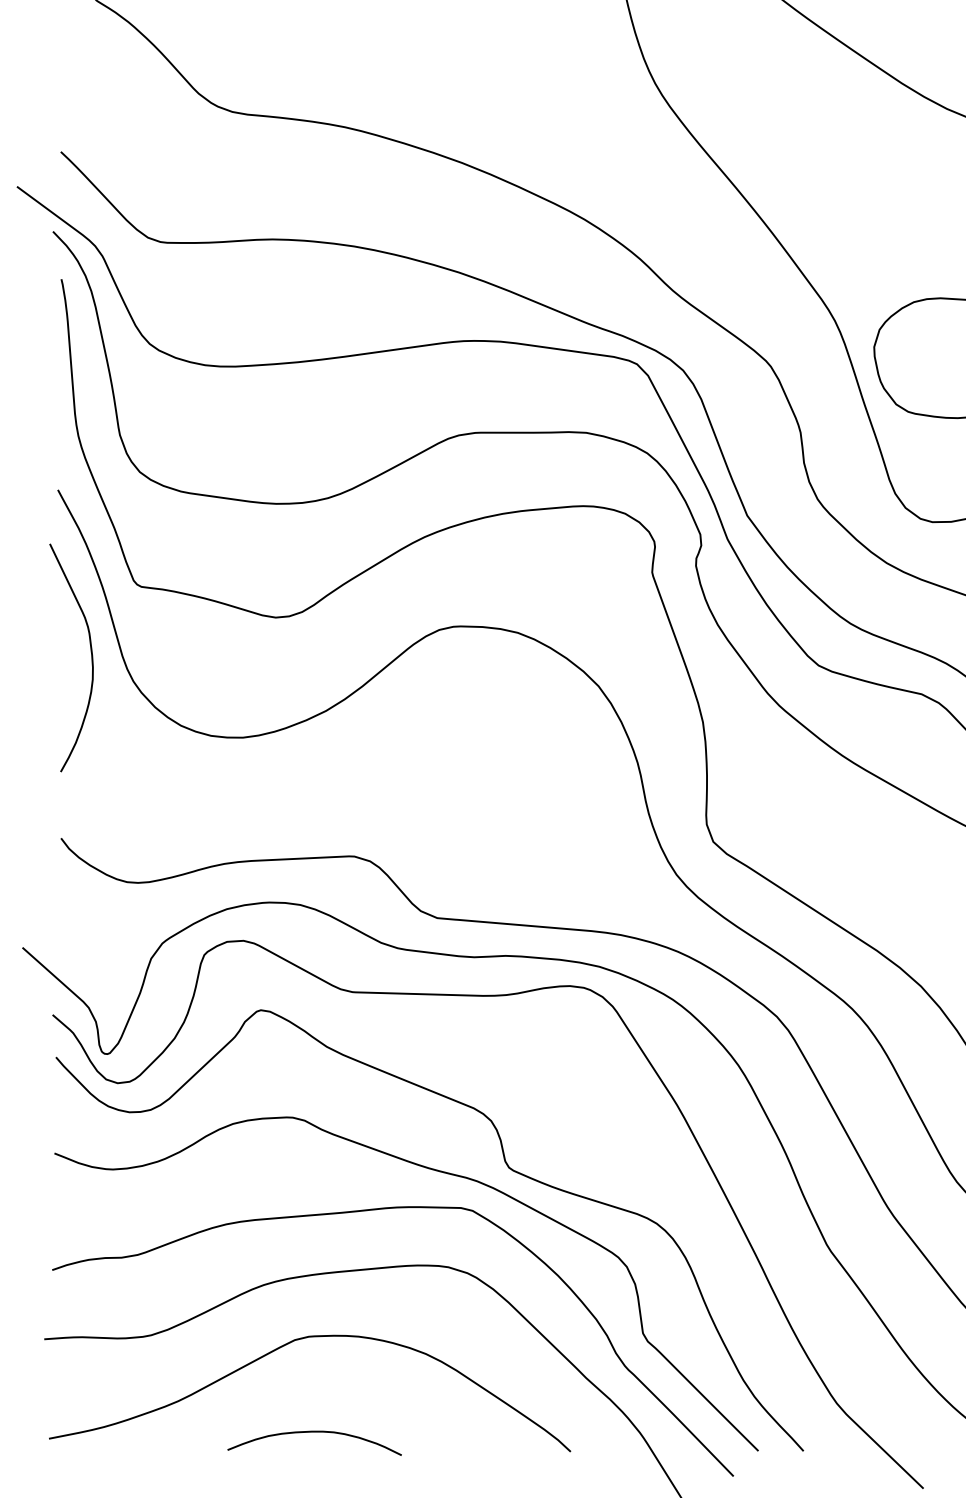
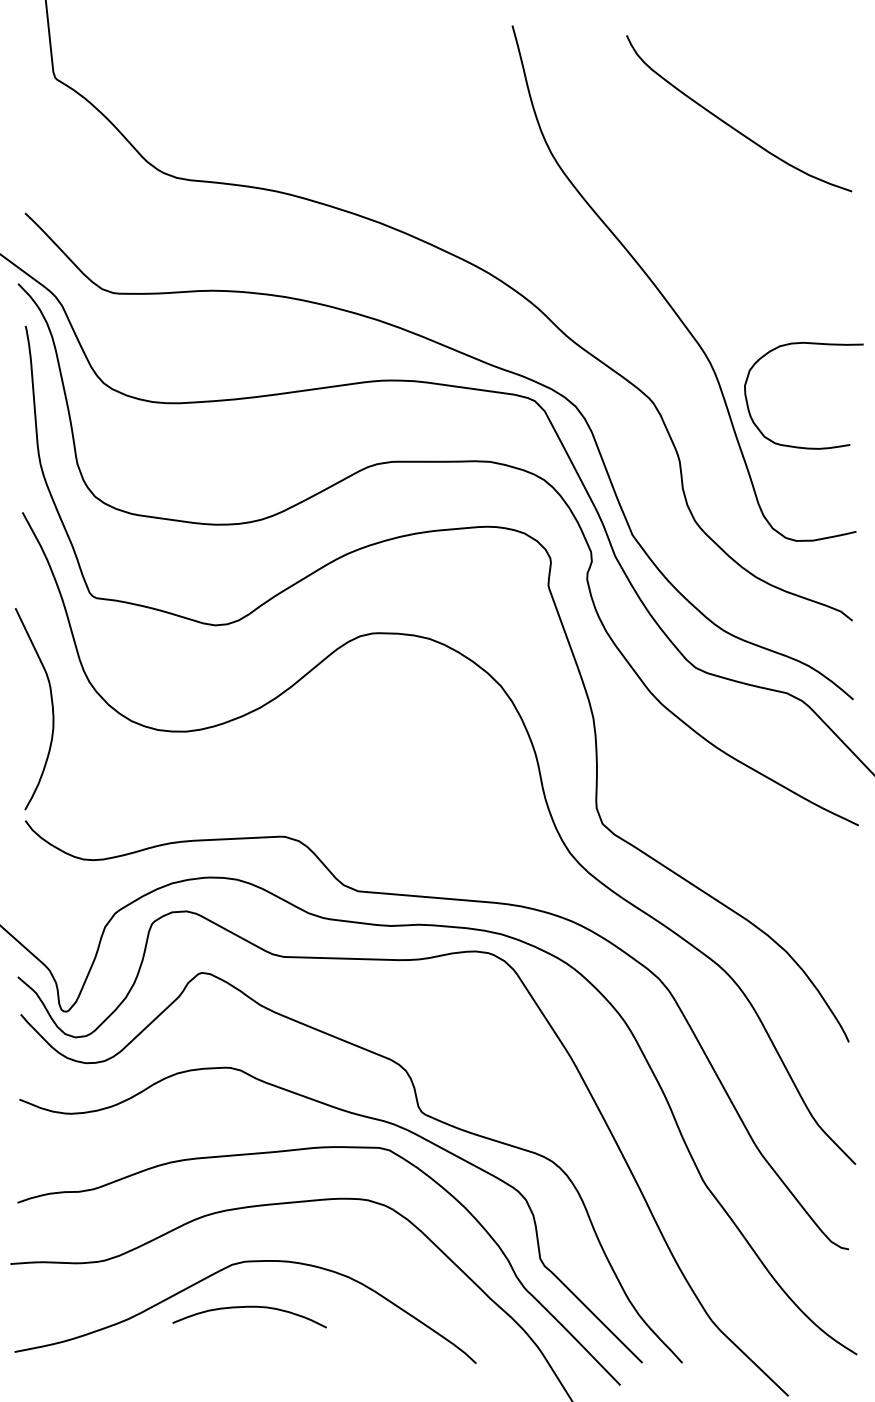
curve: (90, 655) -> (51, 706), moved
curve: (314, 1432) -> (249, 1307), moved

